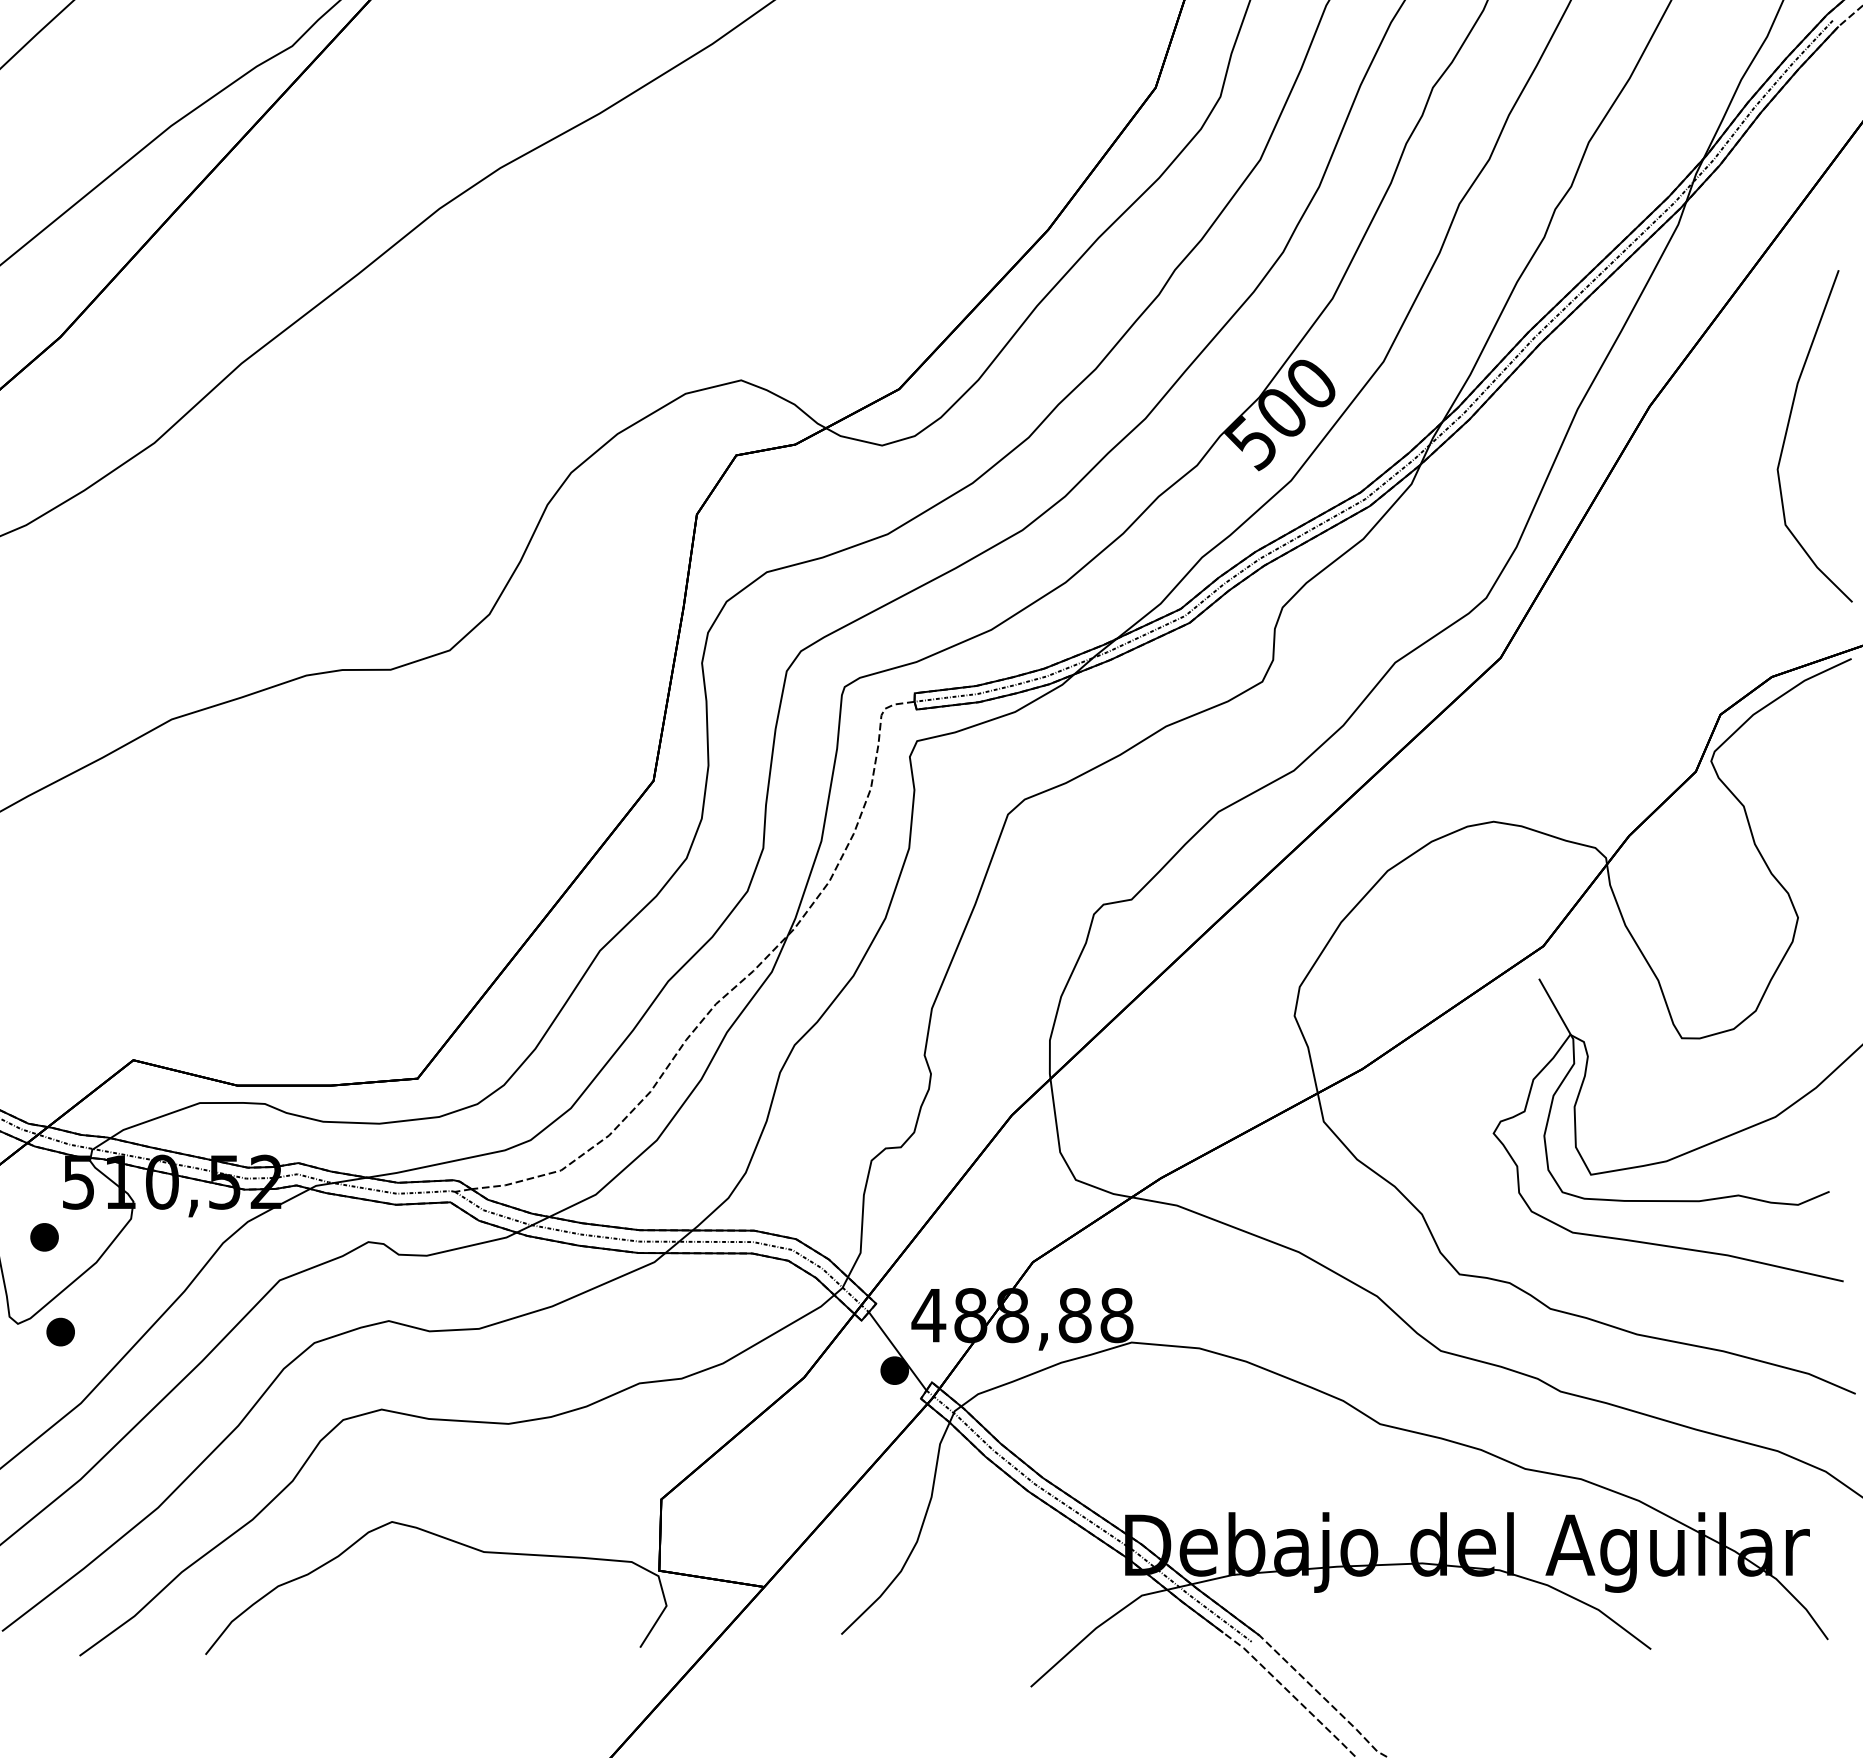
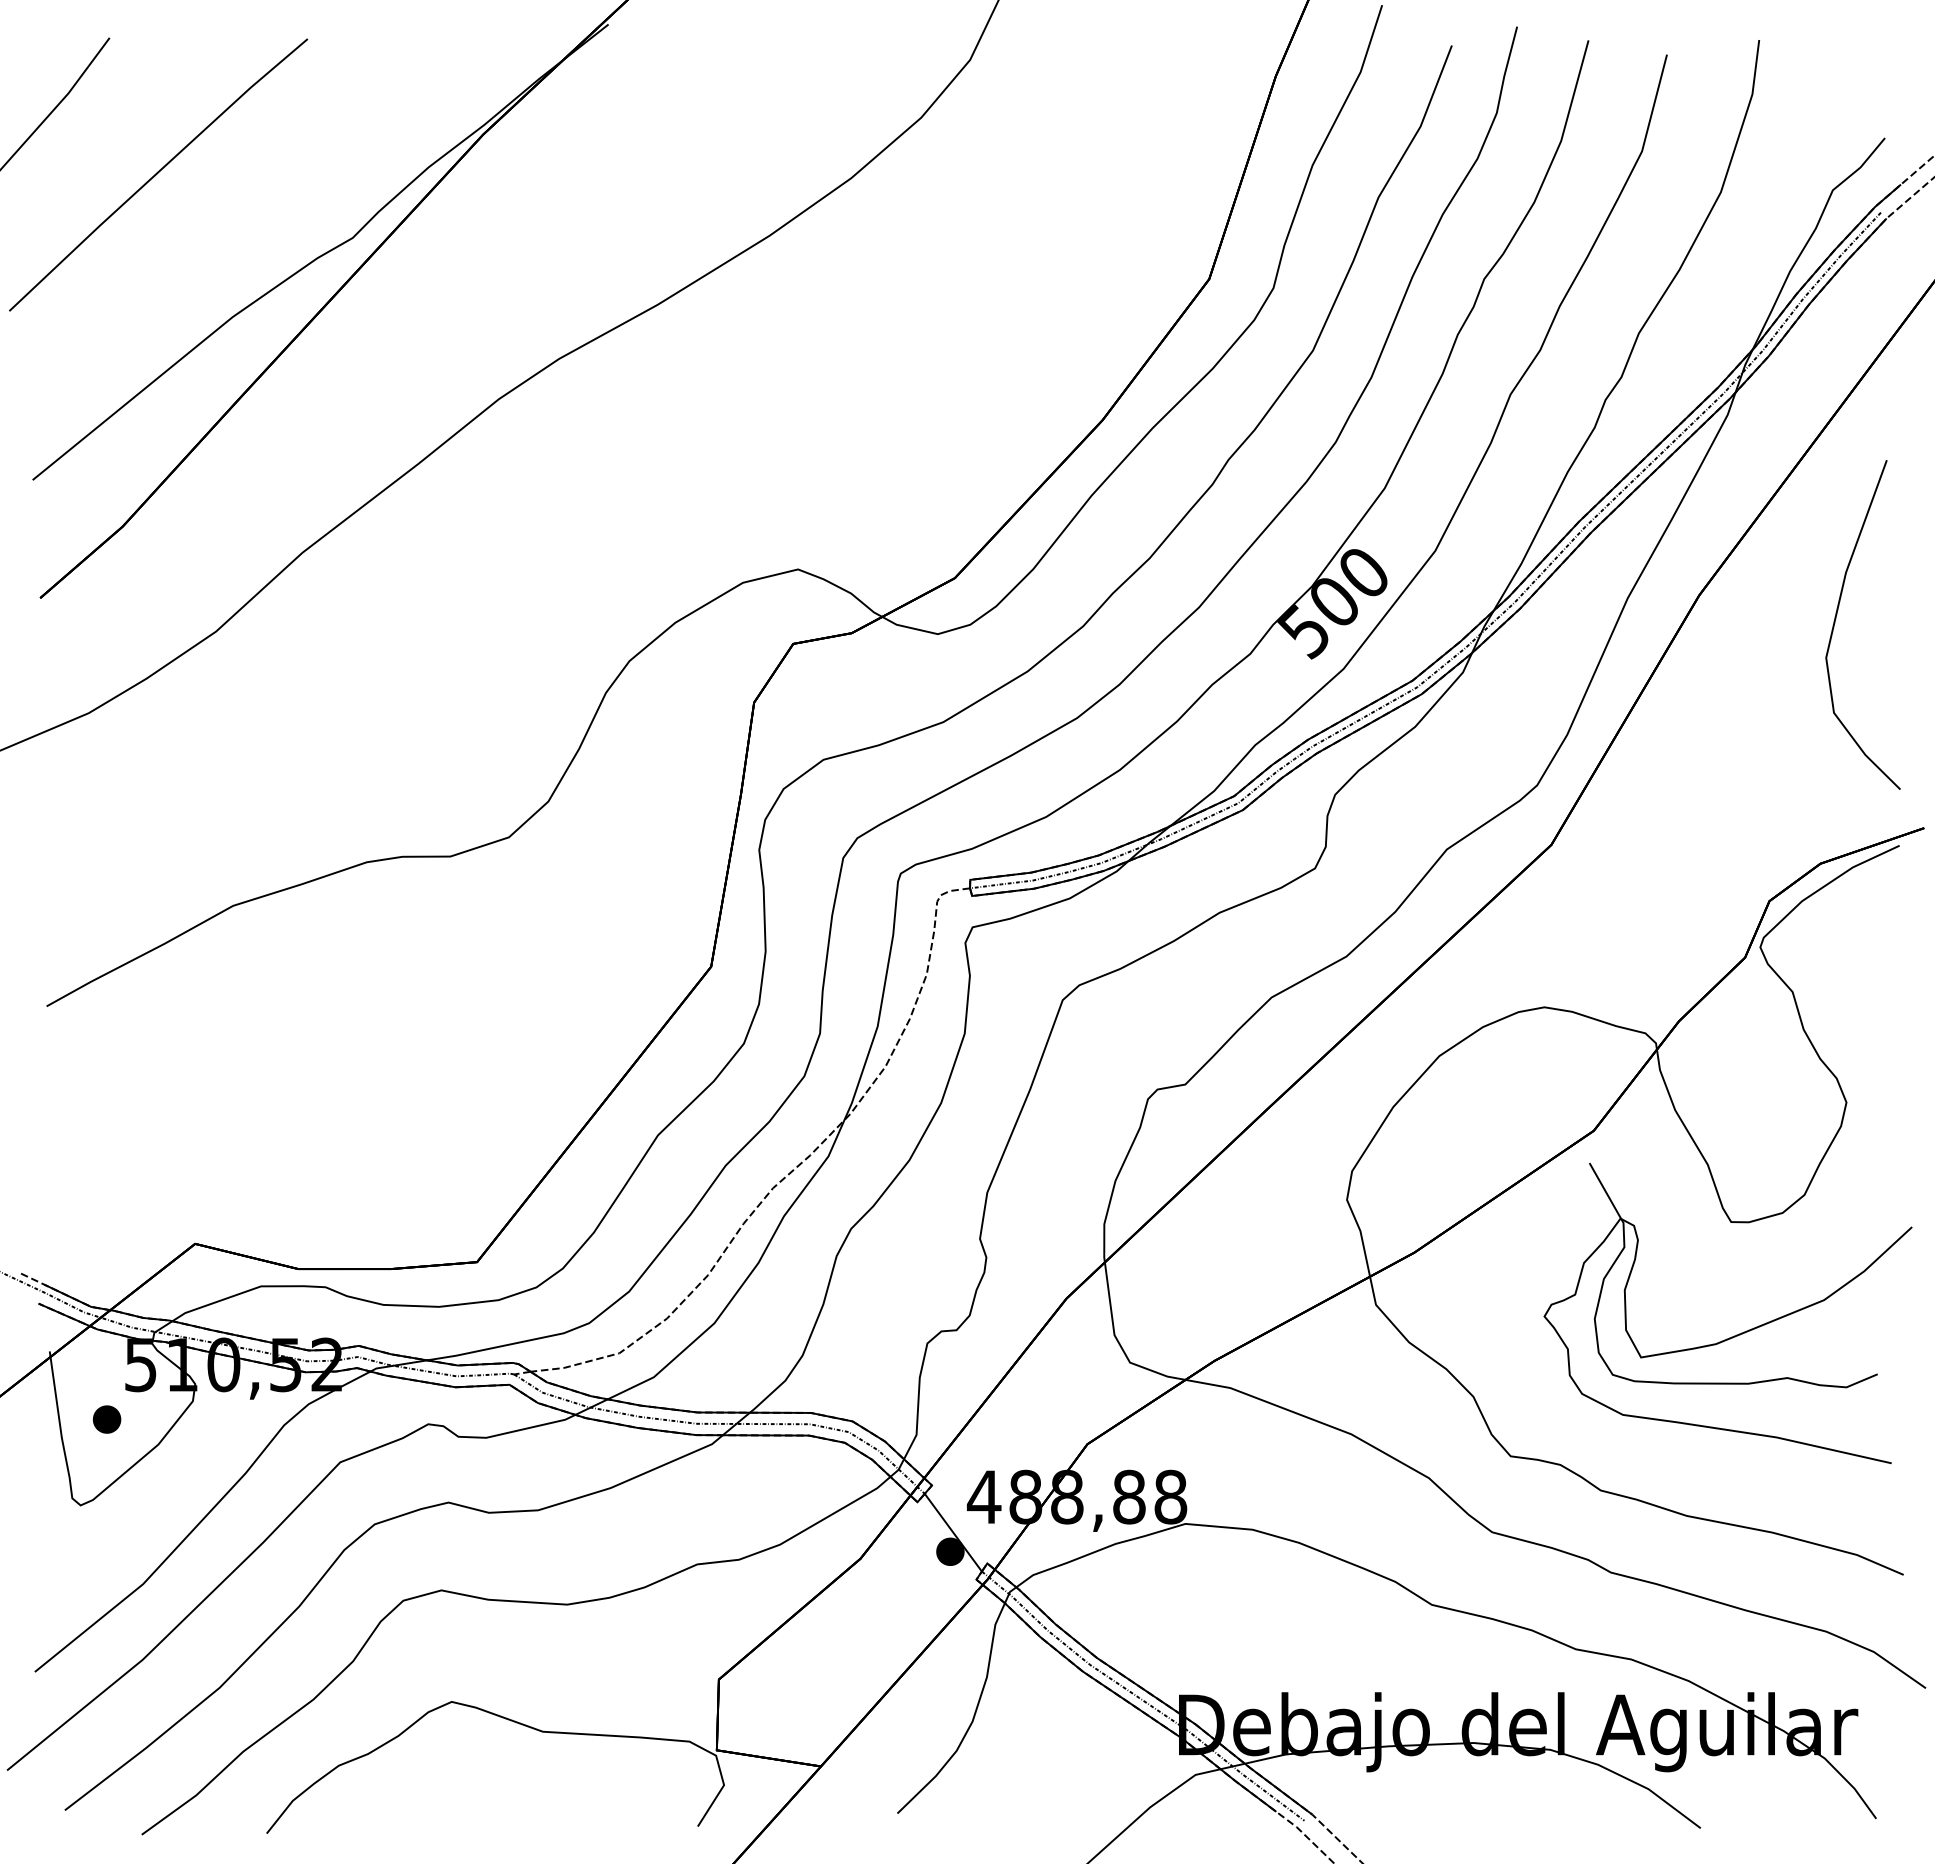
part: (61, 1332) -> (123, 1513), removed

